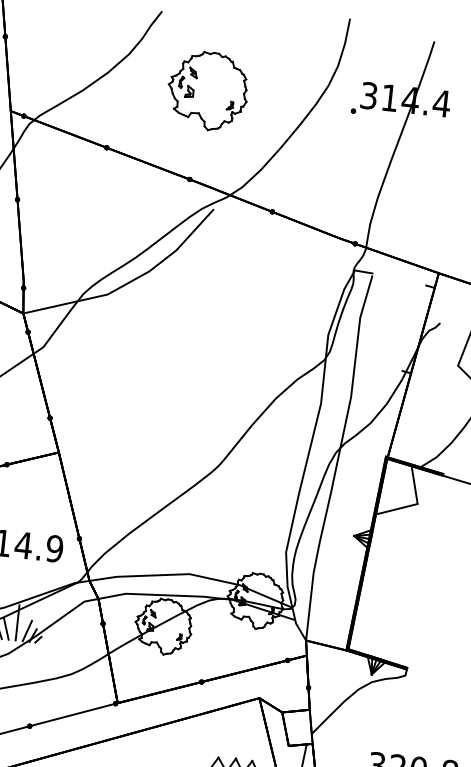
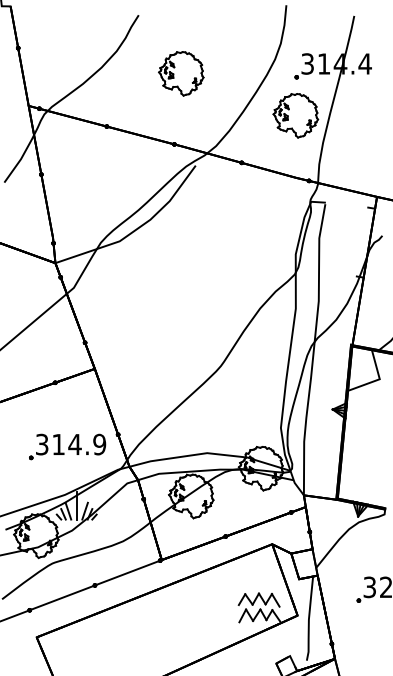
part: (208, 90) -> (181, 73), size x0.71
part: (346, 159) -> (295, 115), added

